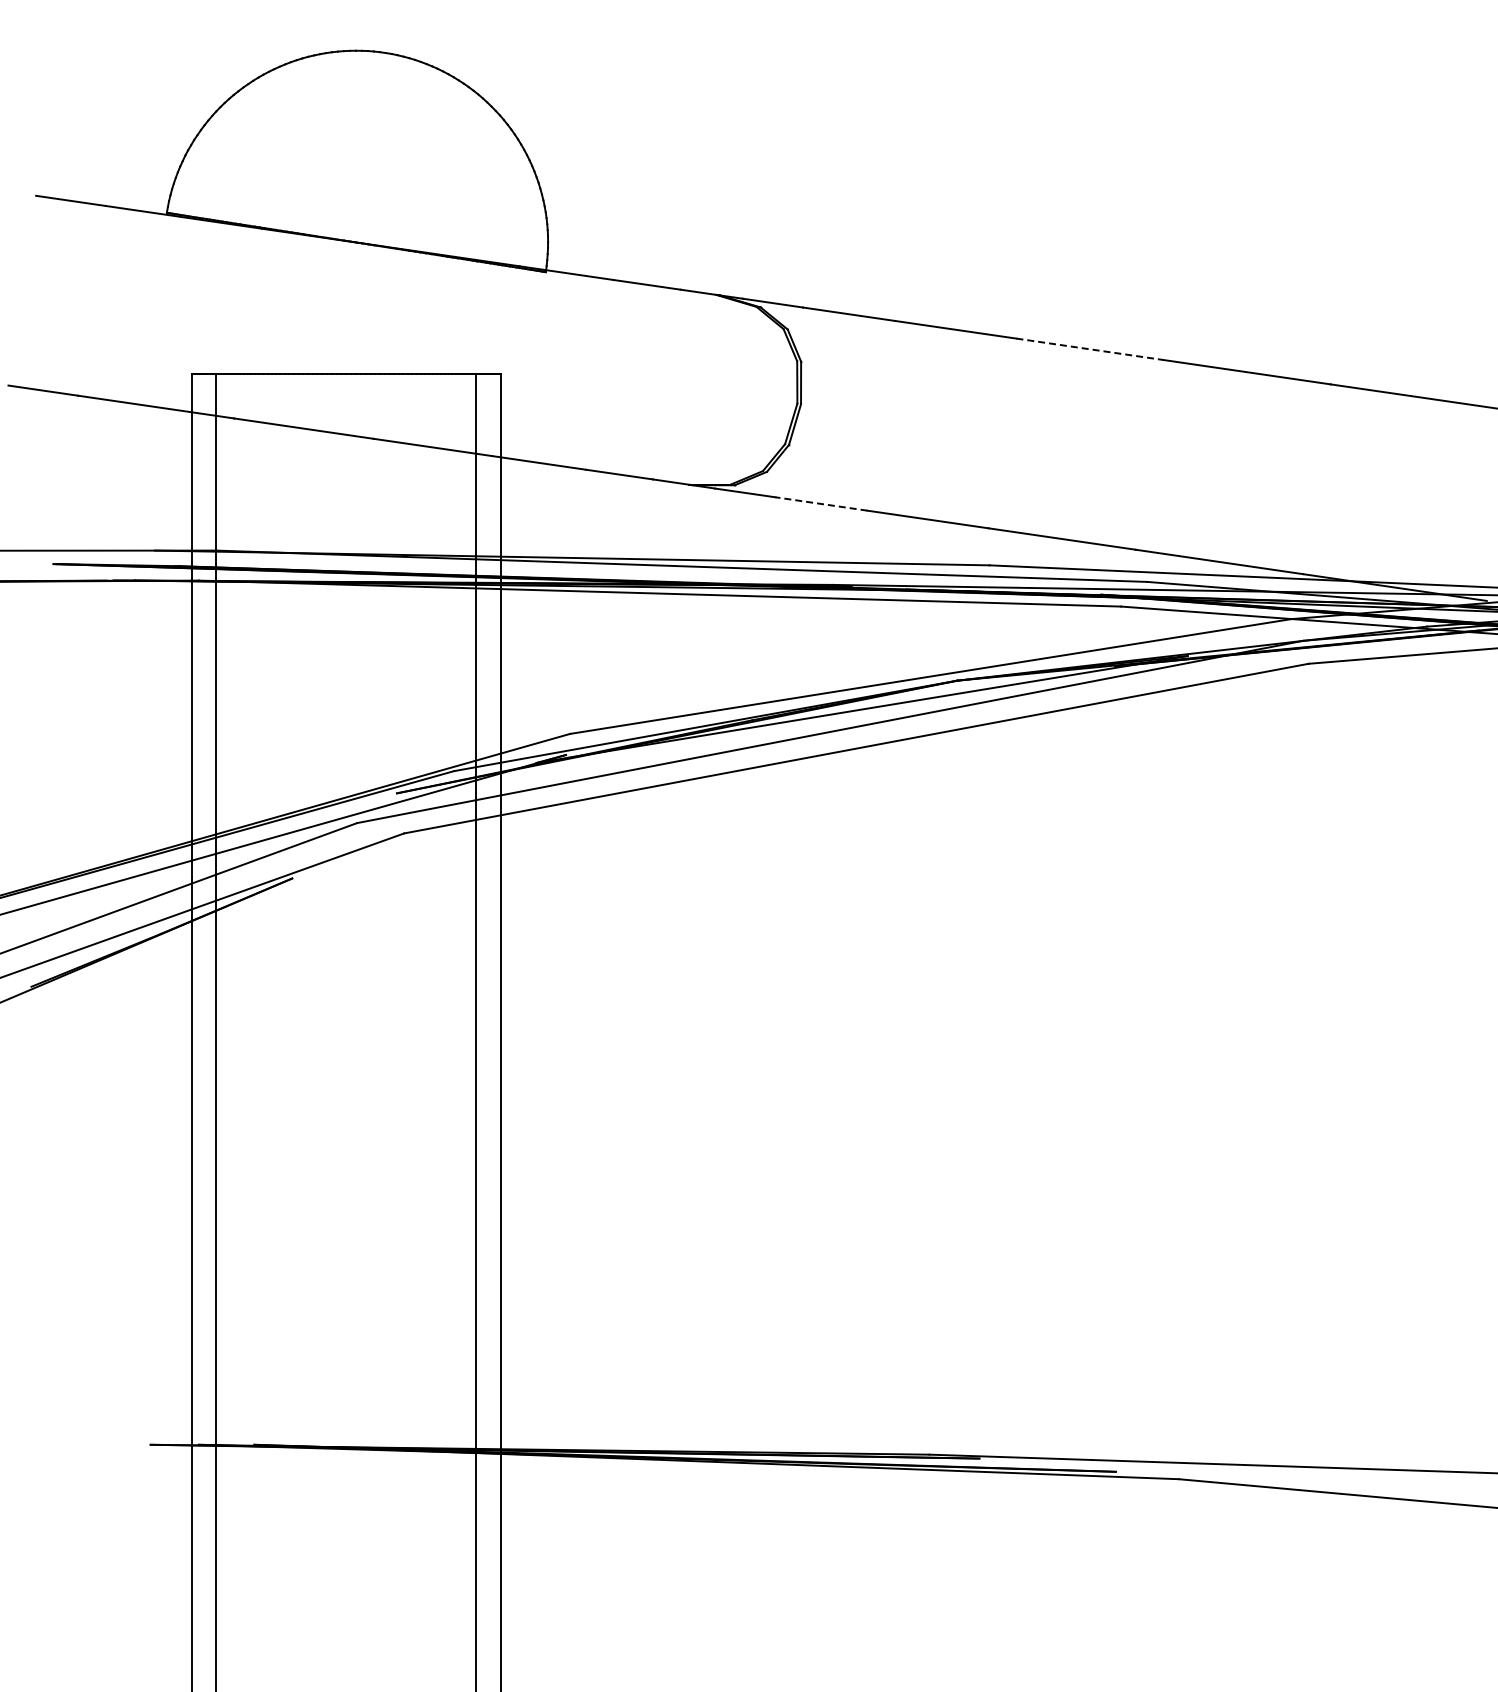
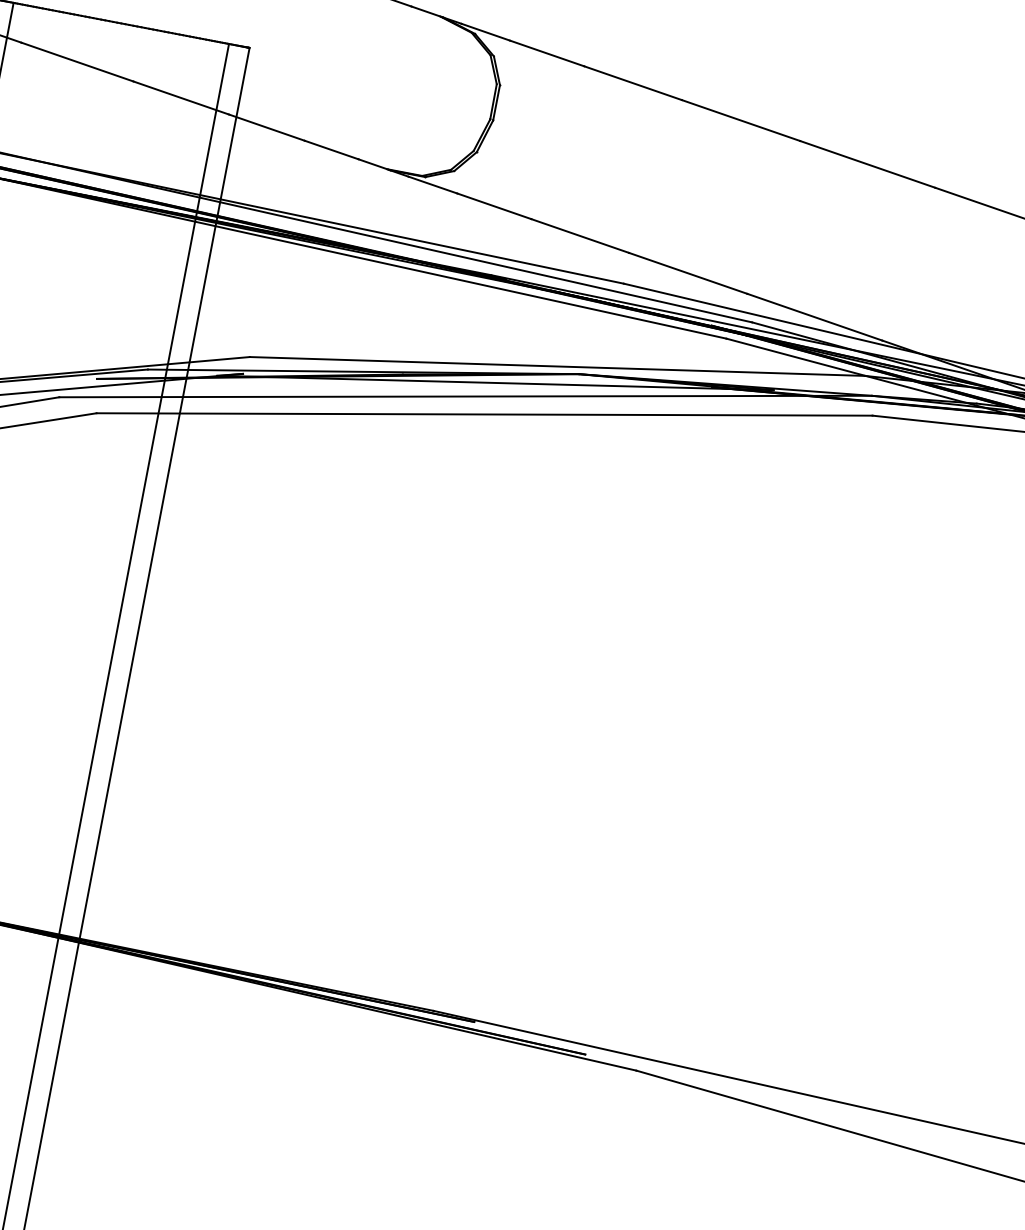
line: (1090, 349) -> (741, 120), dashed -> solid
line: (821, 503) -> (494, 205), dashed -> solid

